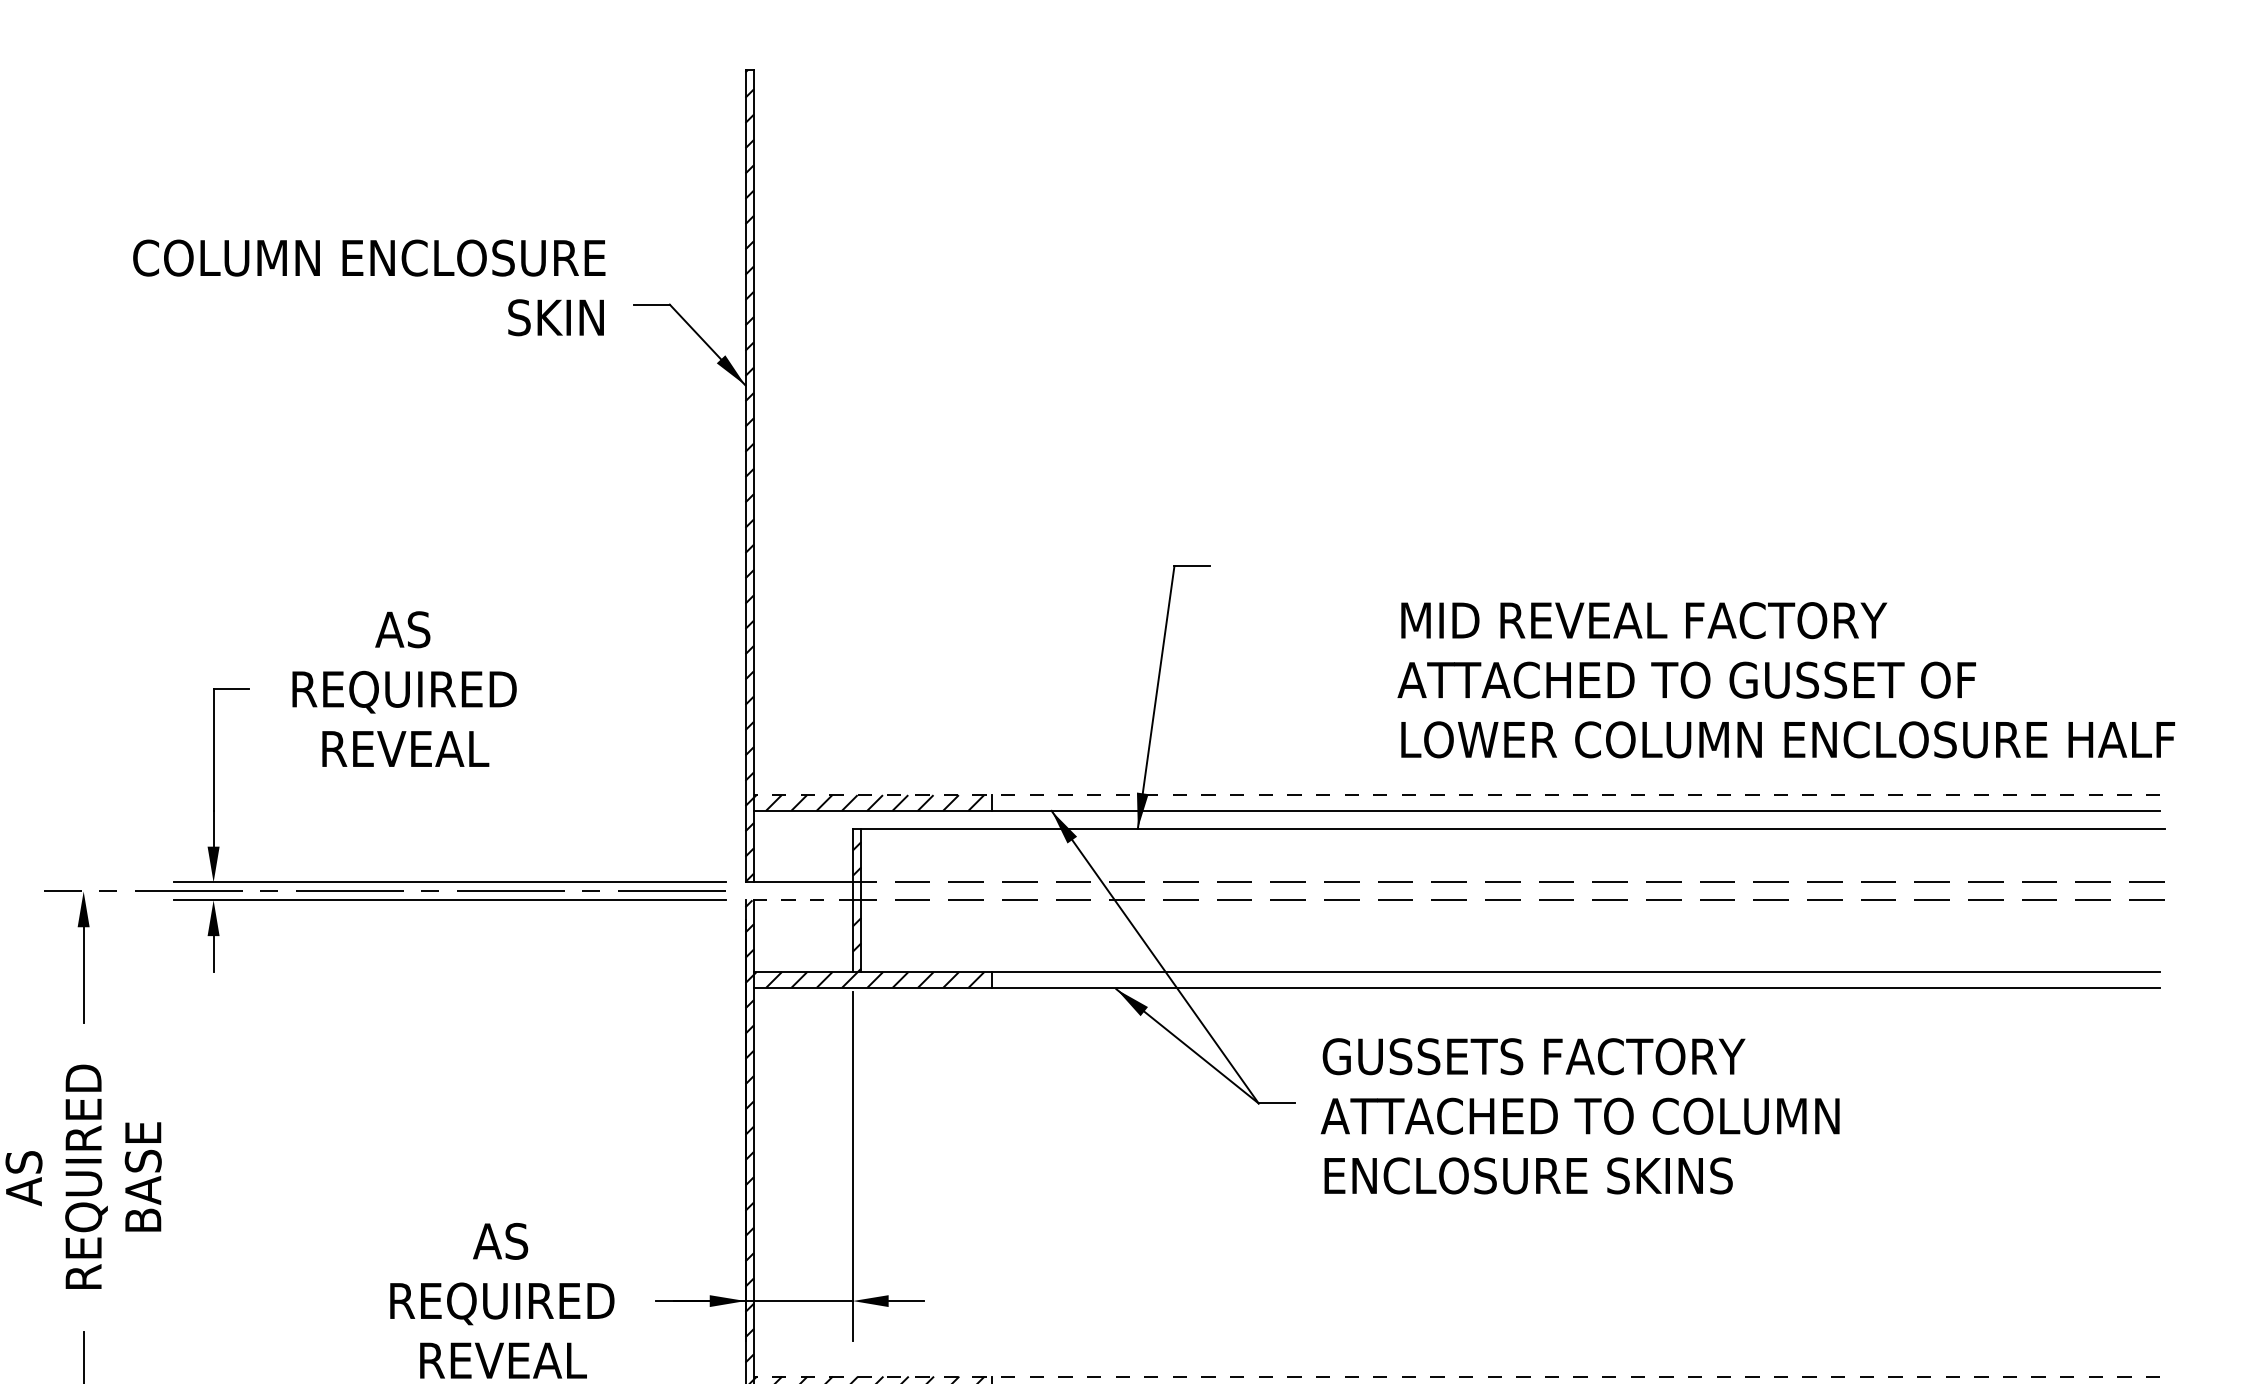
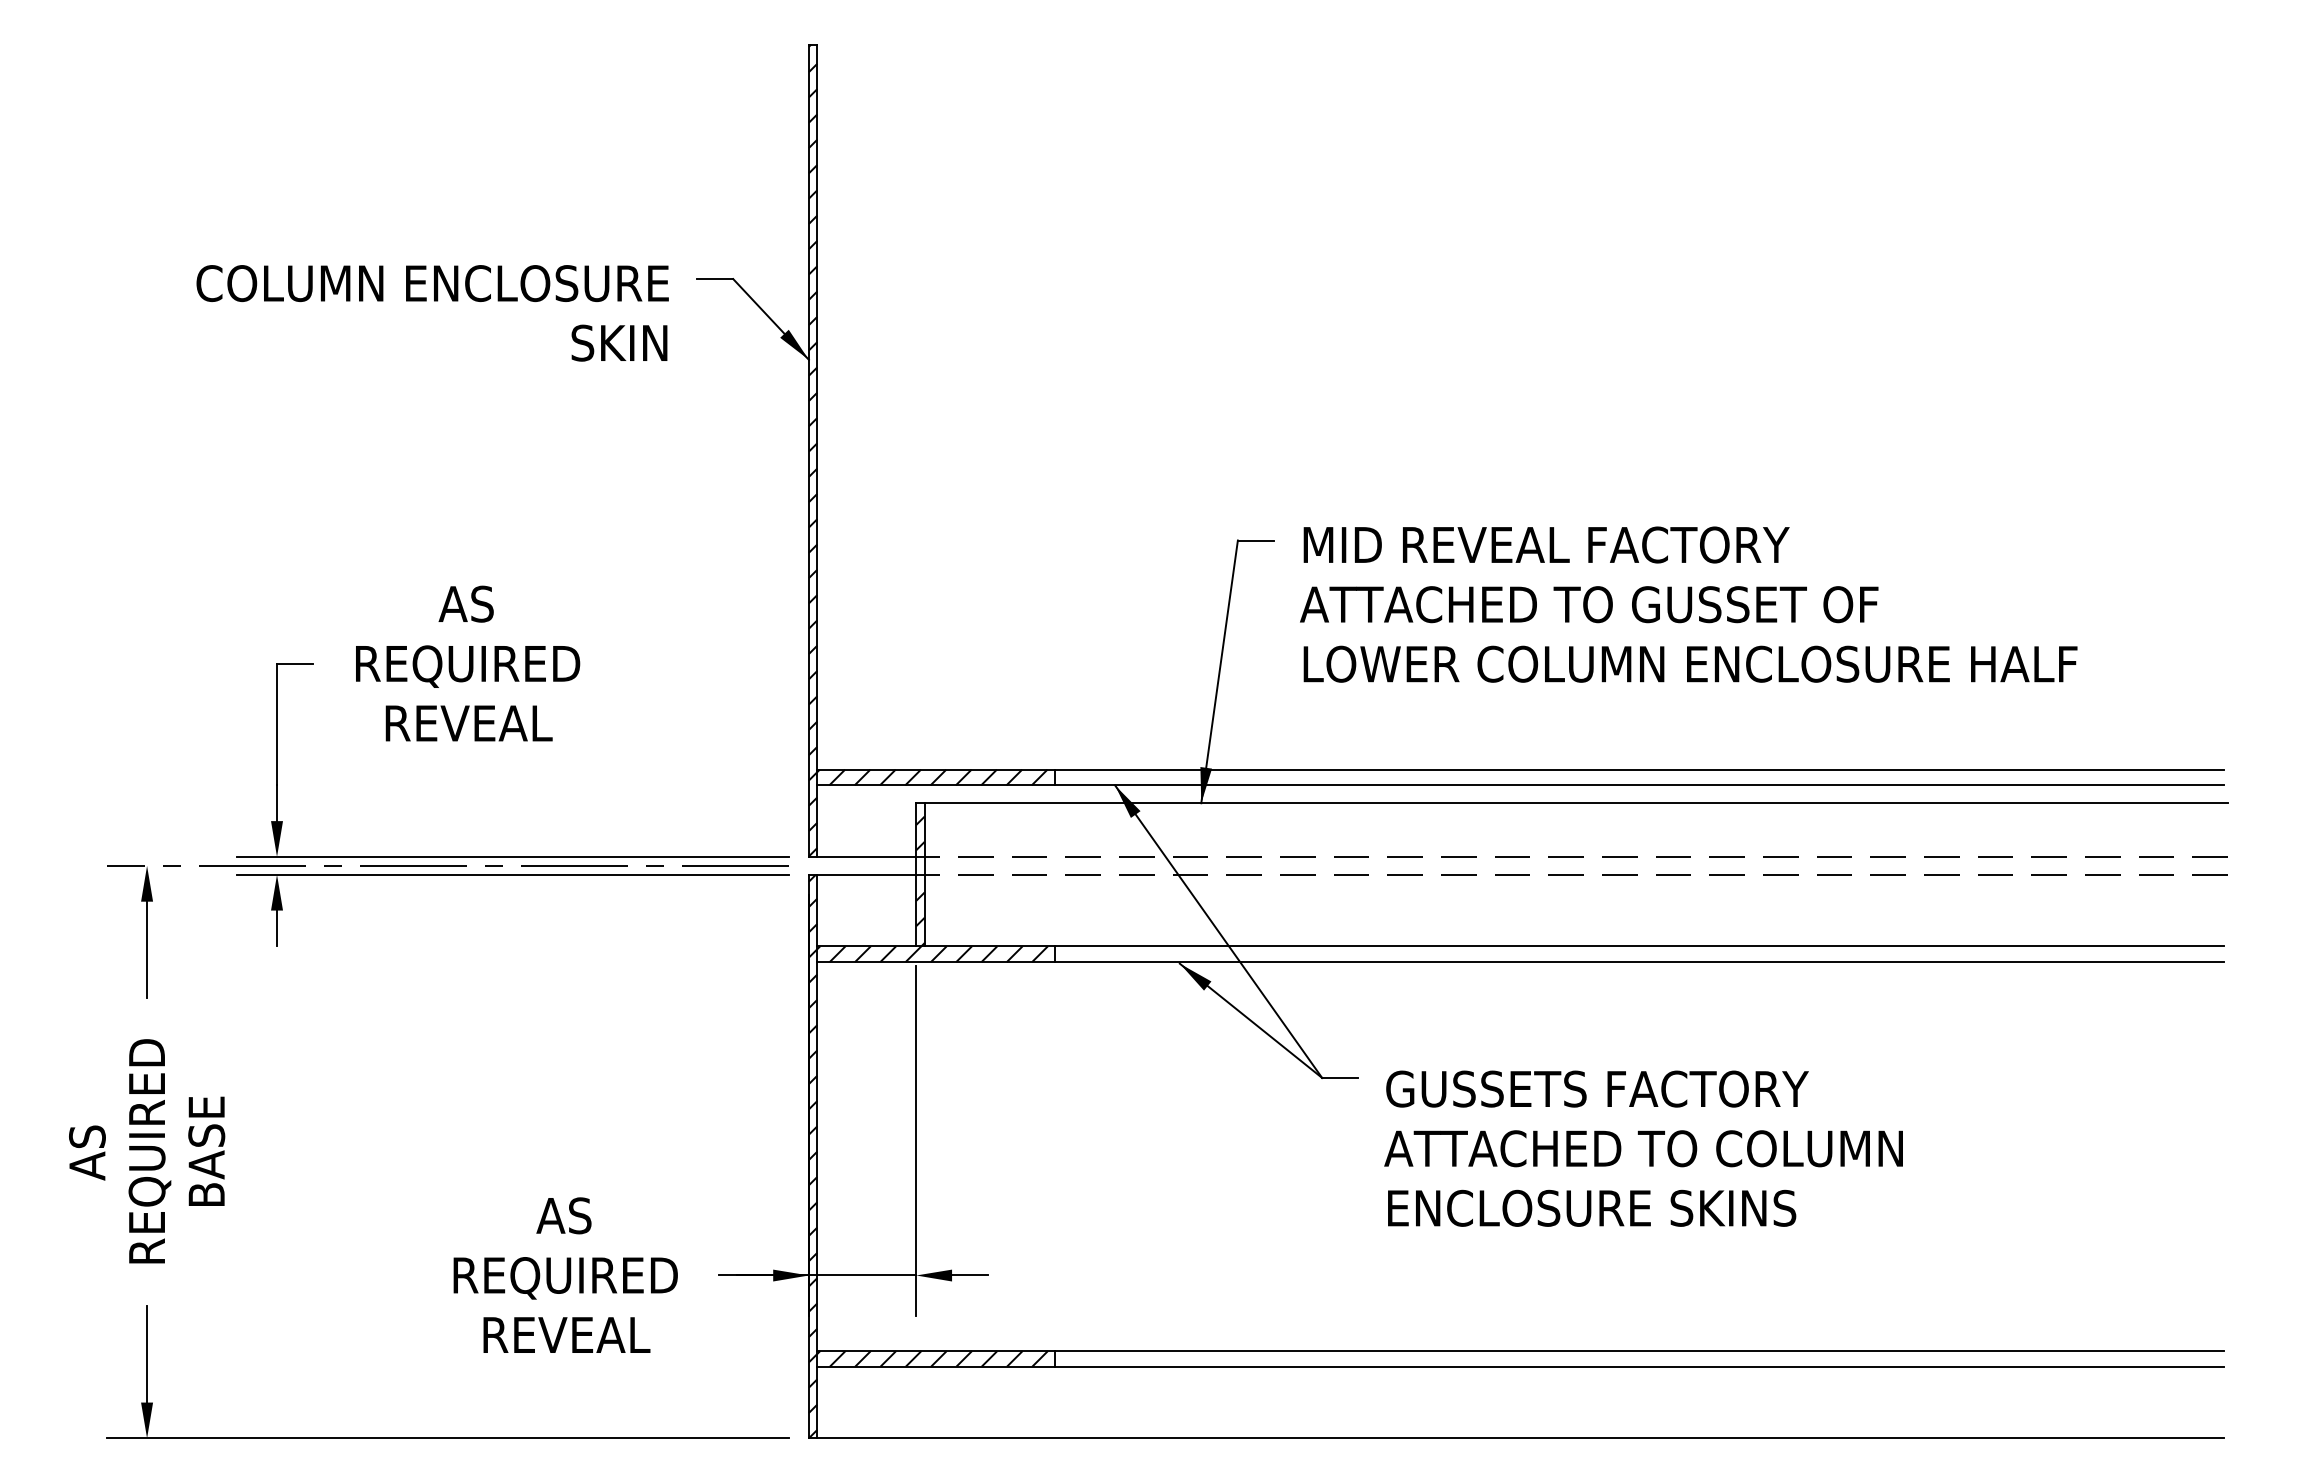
text: (369, 288) -> (432, 313), moved
text: (1786, 680) -> (1688, 604), moved
line: (1457, 795) -> (1520, 769), dashed -> solid
line: (799, 900) -> (862, 874), dashed -> solid
text: (1580, 1116) -> (1643, 1148), moved
line: (1457, 1377) -> (1520, 1351), dashed -> solid

